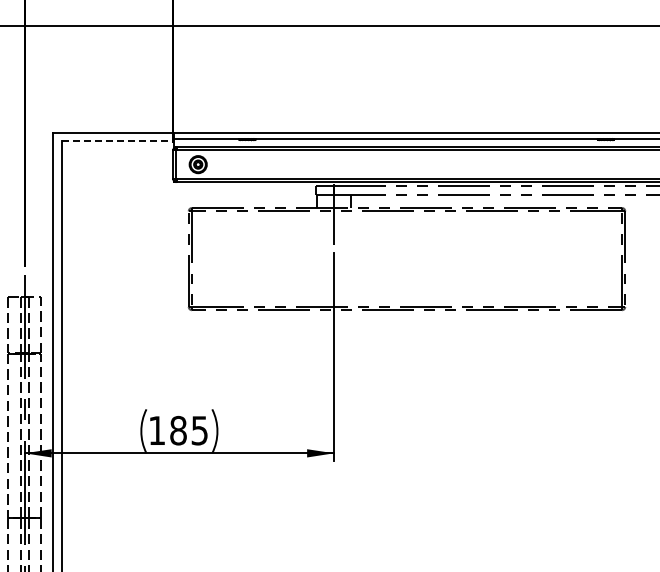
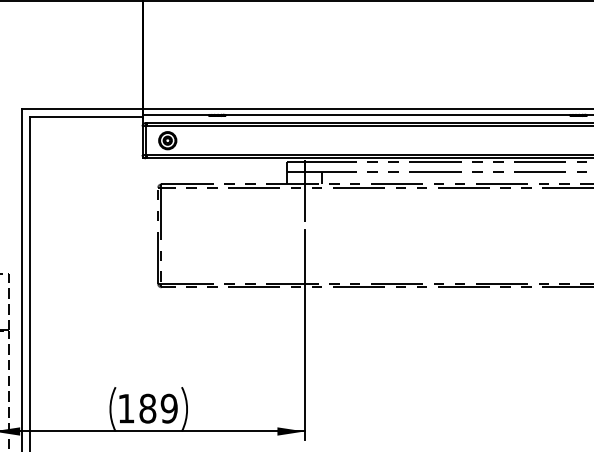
line: (118, 140) -> (87, 116), dashed -> solid
text: (199, 430) -> (169, 408), 185 -> 189

